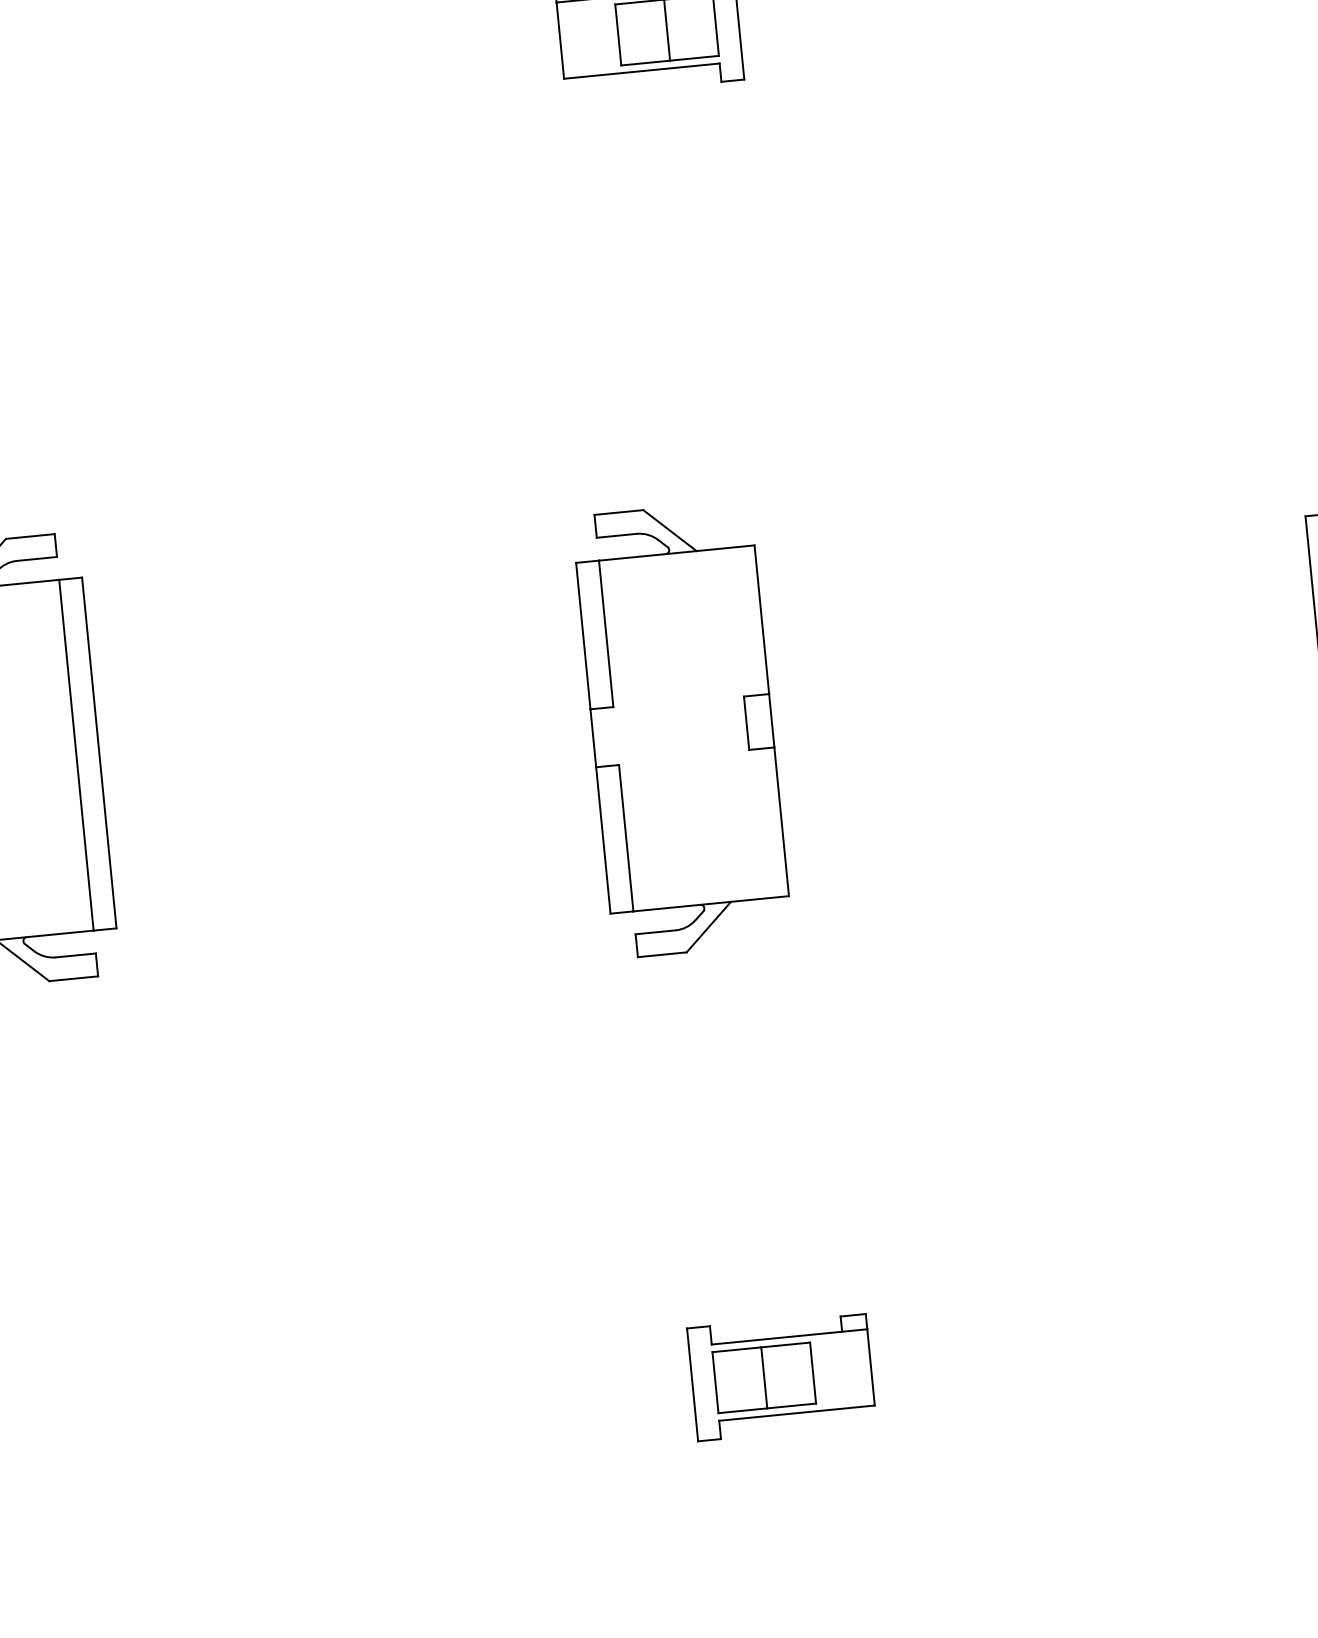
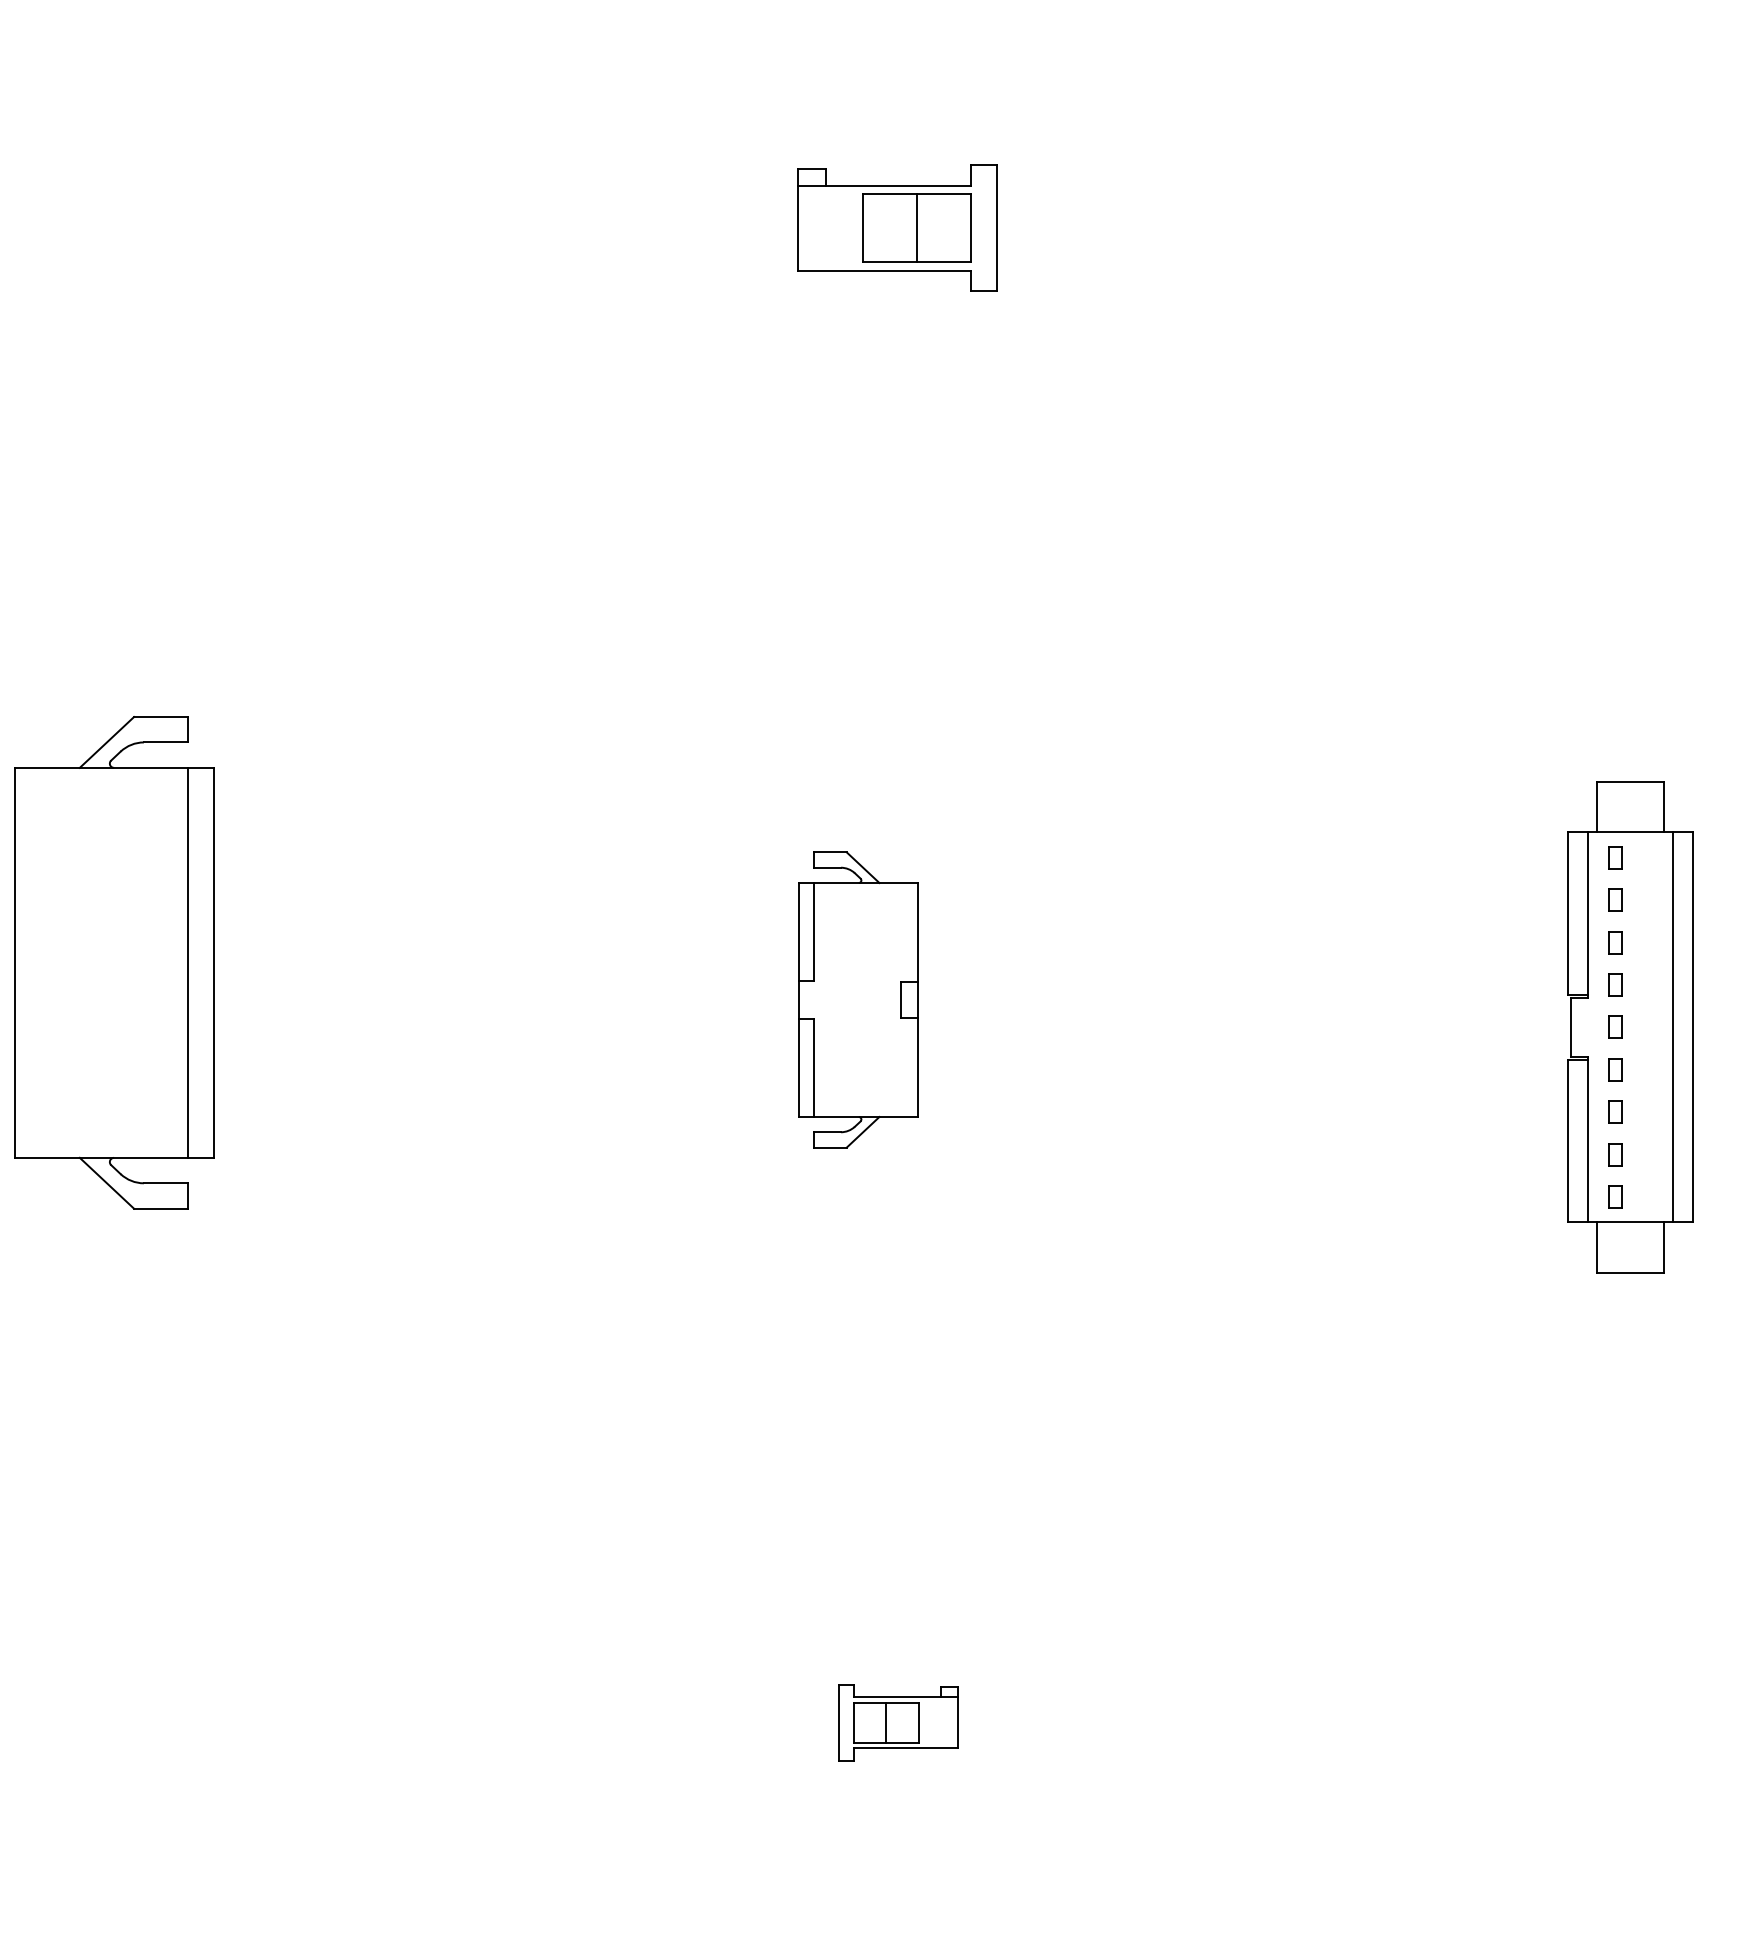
part: (682, 729) -> (858, 999), size x0.6
part: (781, 1375) -> (897, 1722), size x0.6

